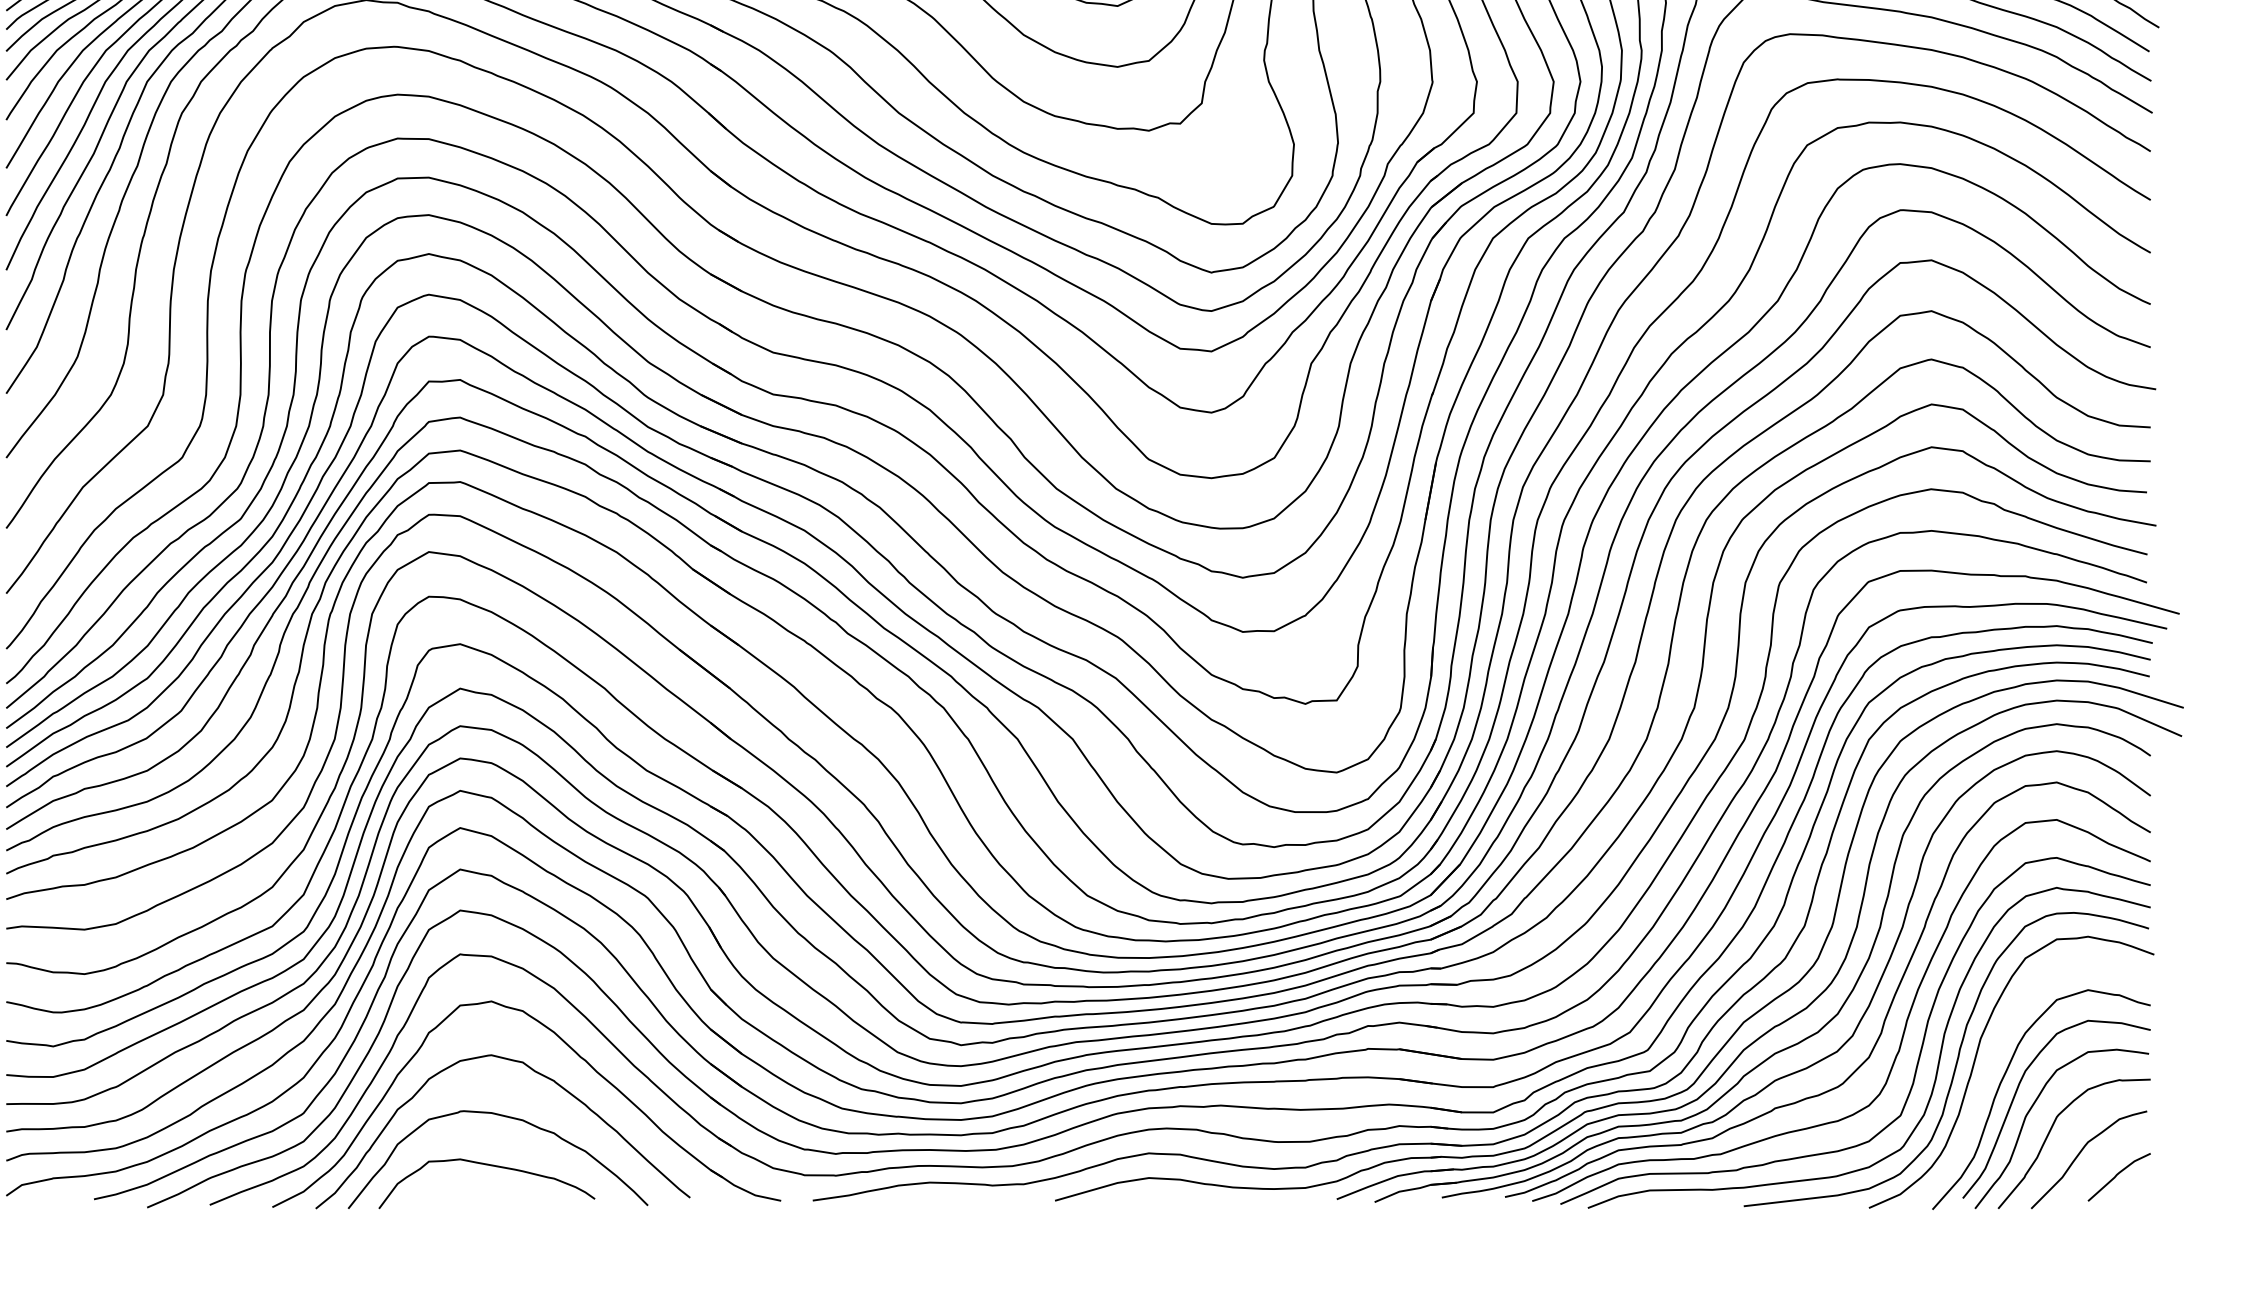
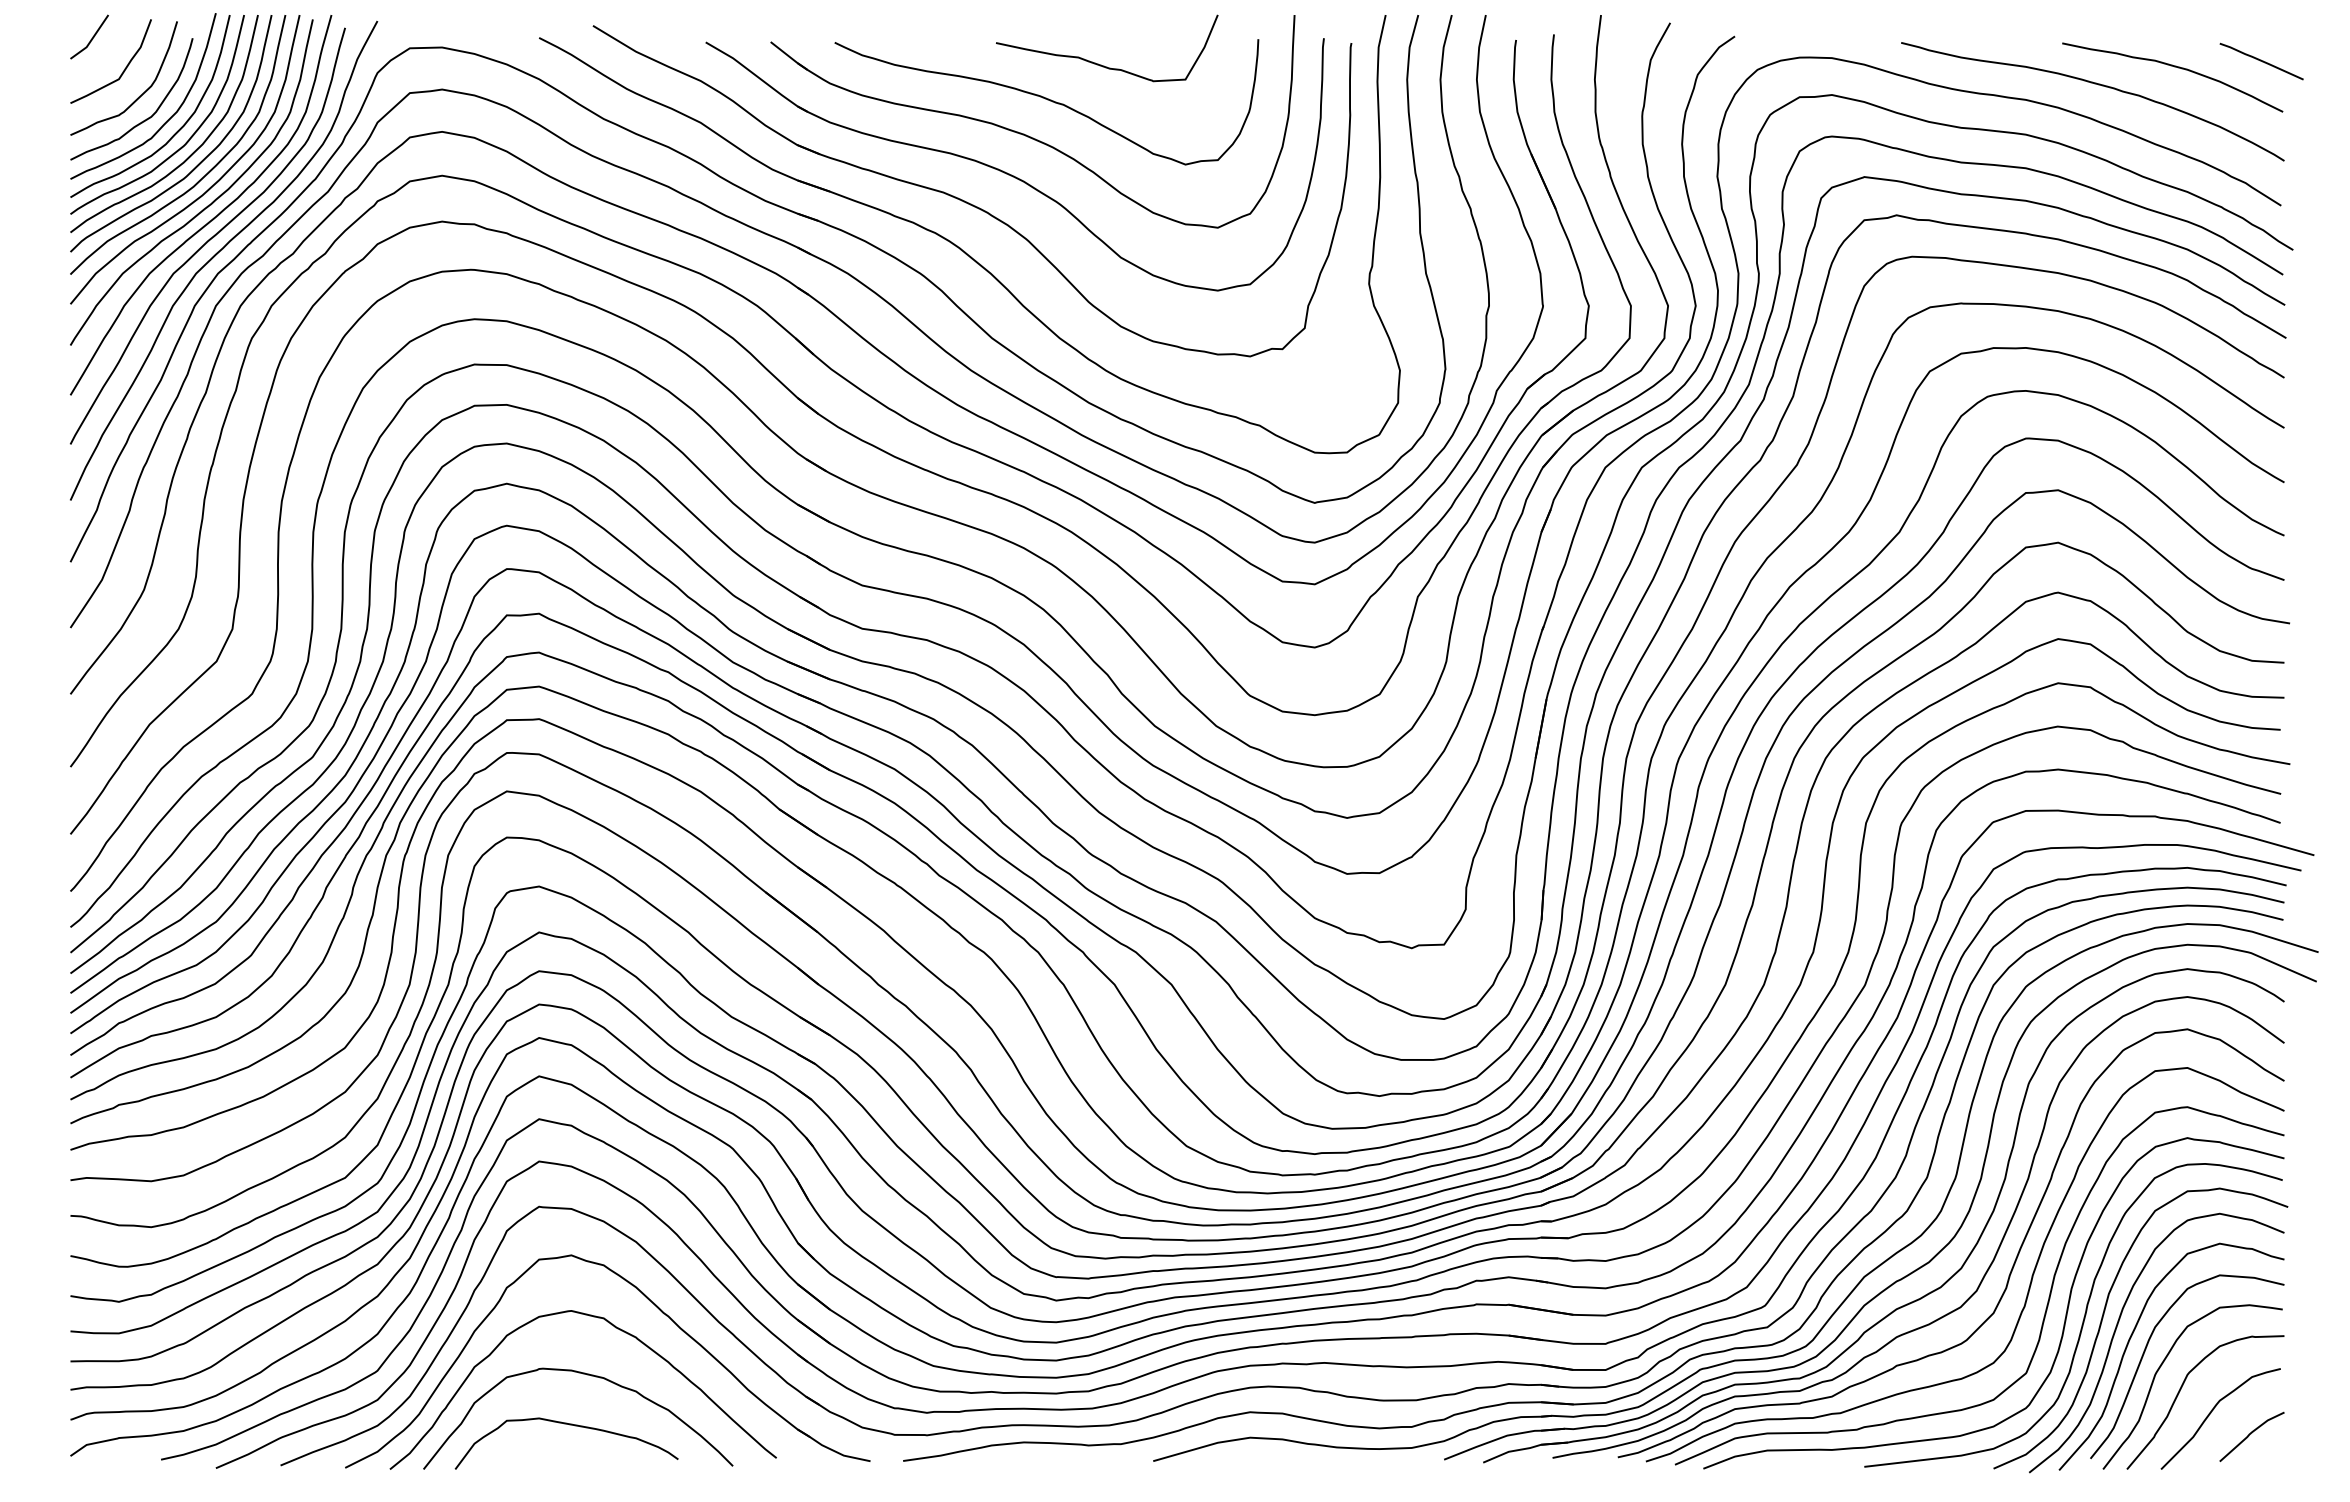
curve: (1988, 1074) -> (2116, 1330), added

